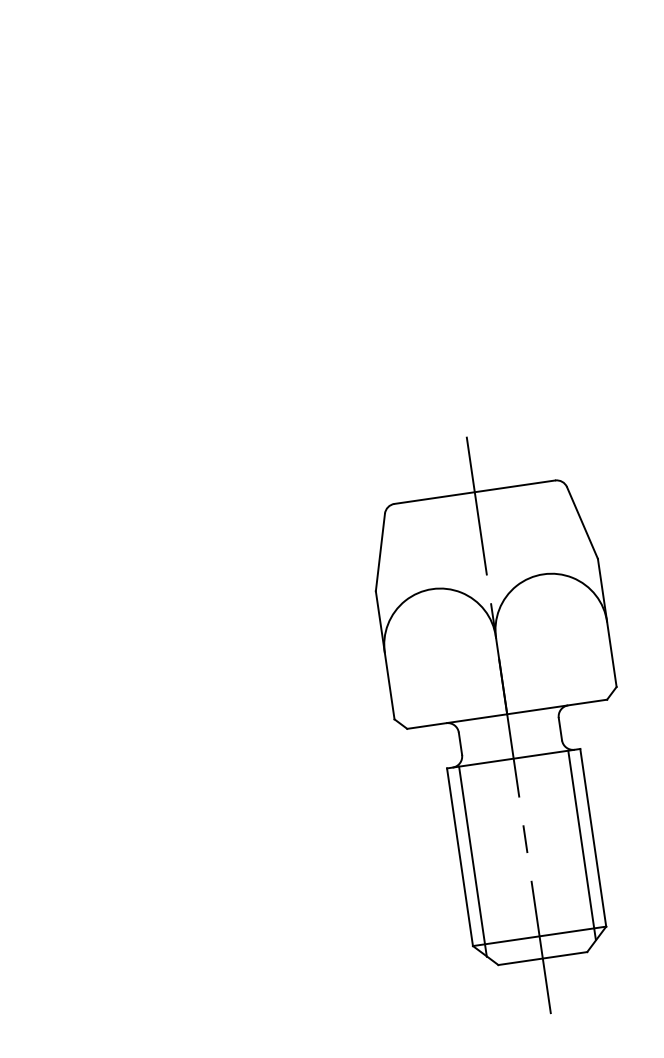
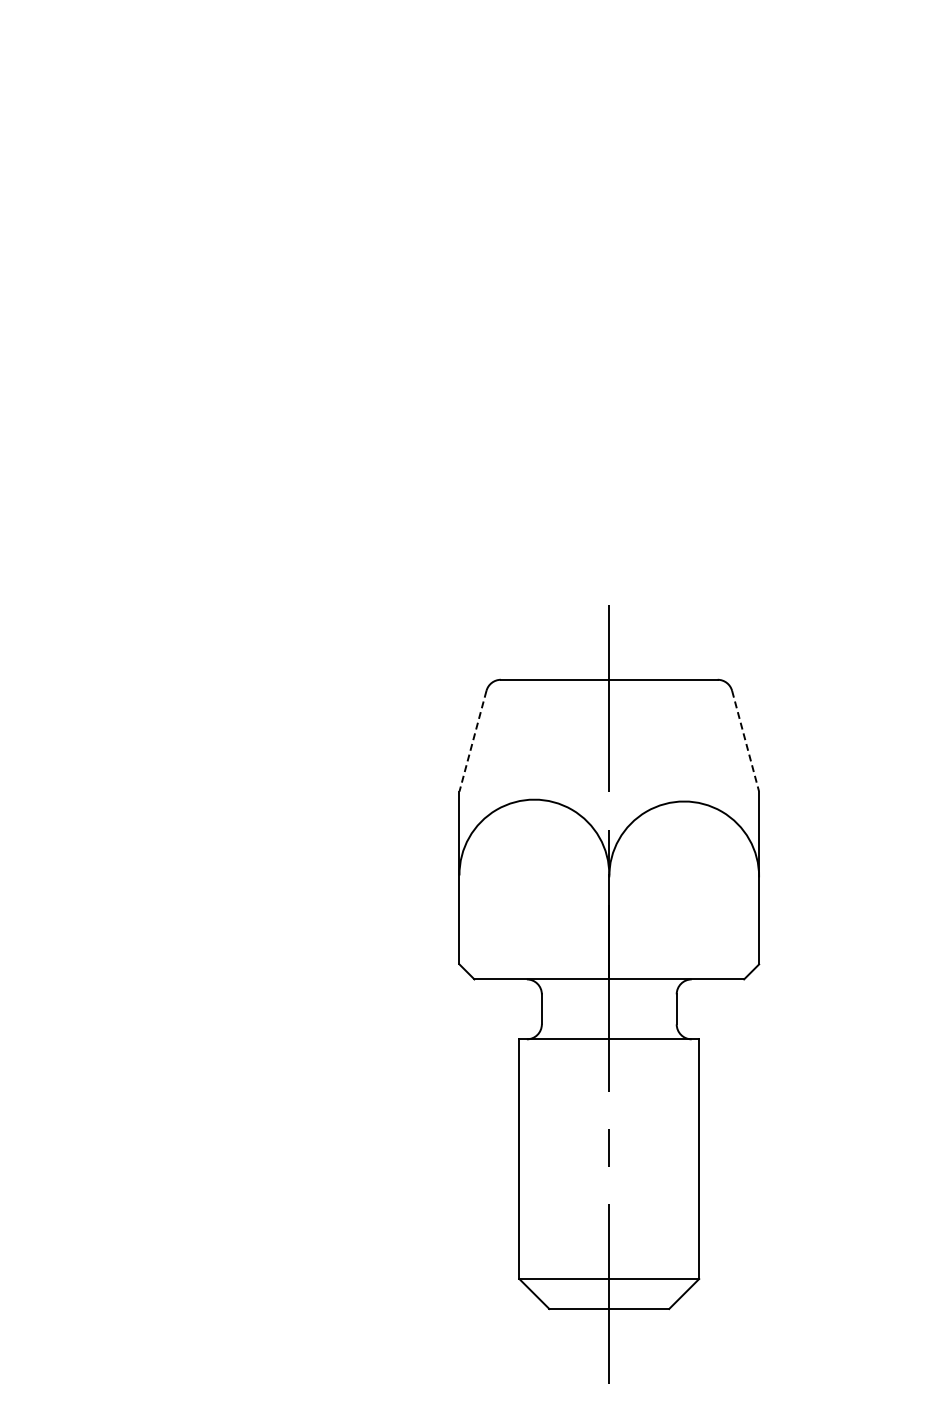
line: (582, 523) -> (745, 741), solid -> dashed
line: (380, 552) -> (472, 741), solid -> dashed
line: (581, 845) -> (682, 1166), removed
line: (472, 861) -> (535, 1167), removed

